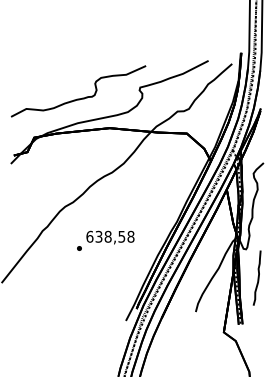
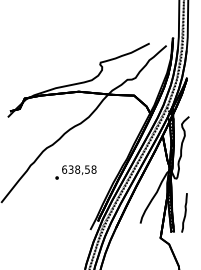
curve: (78, 98) -> (56, 70), removed
curve: (257, 277) -> (184, 212), moved

